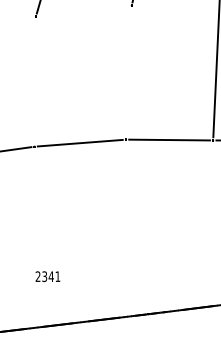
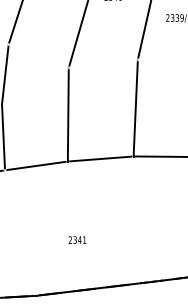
line: (128, 73) -> (135, 108), added
line: (34, 81) -> (67, 114), added
text: (48, 275) -> (77, 239), moved

